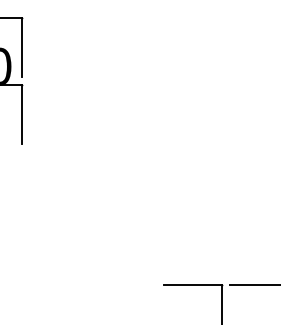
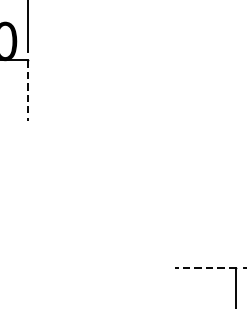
line: (22, 114) -> (28, 91), solid -> dashed
line: (192, 285) -> (205, 268), solid -> dashed

